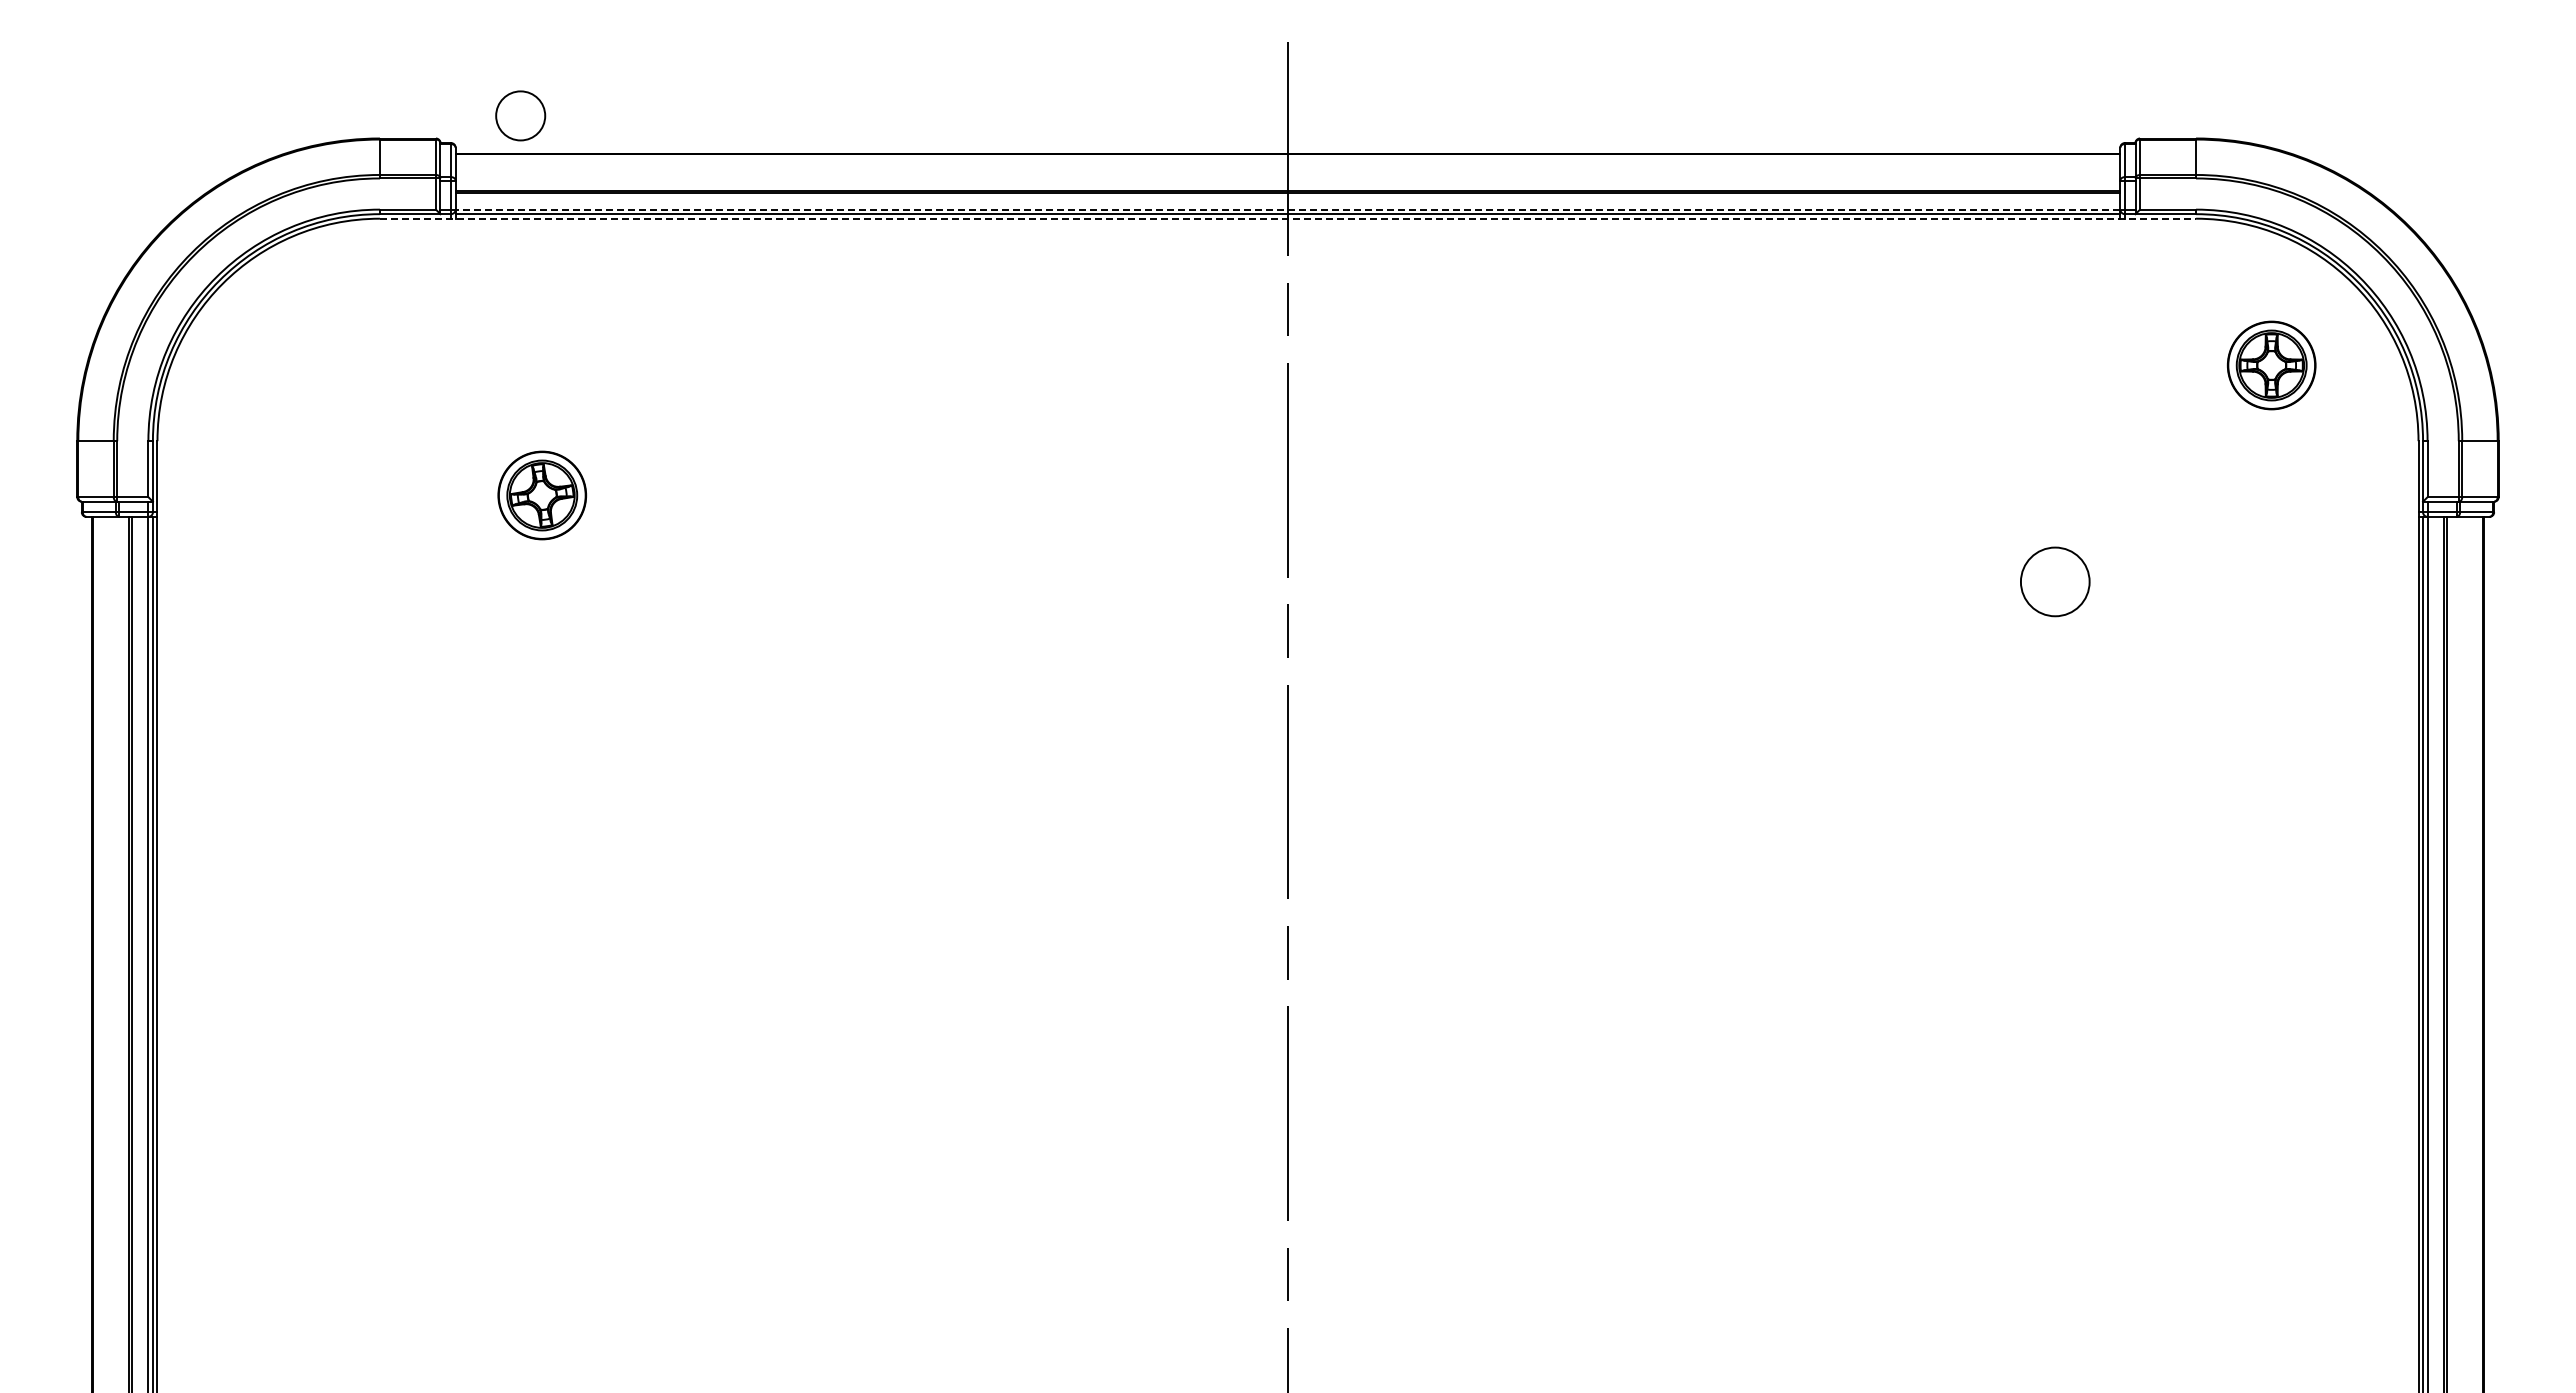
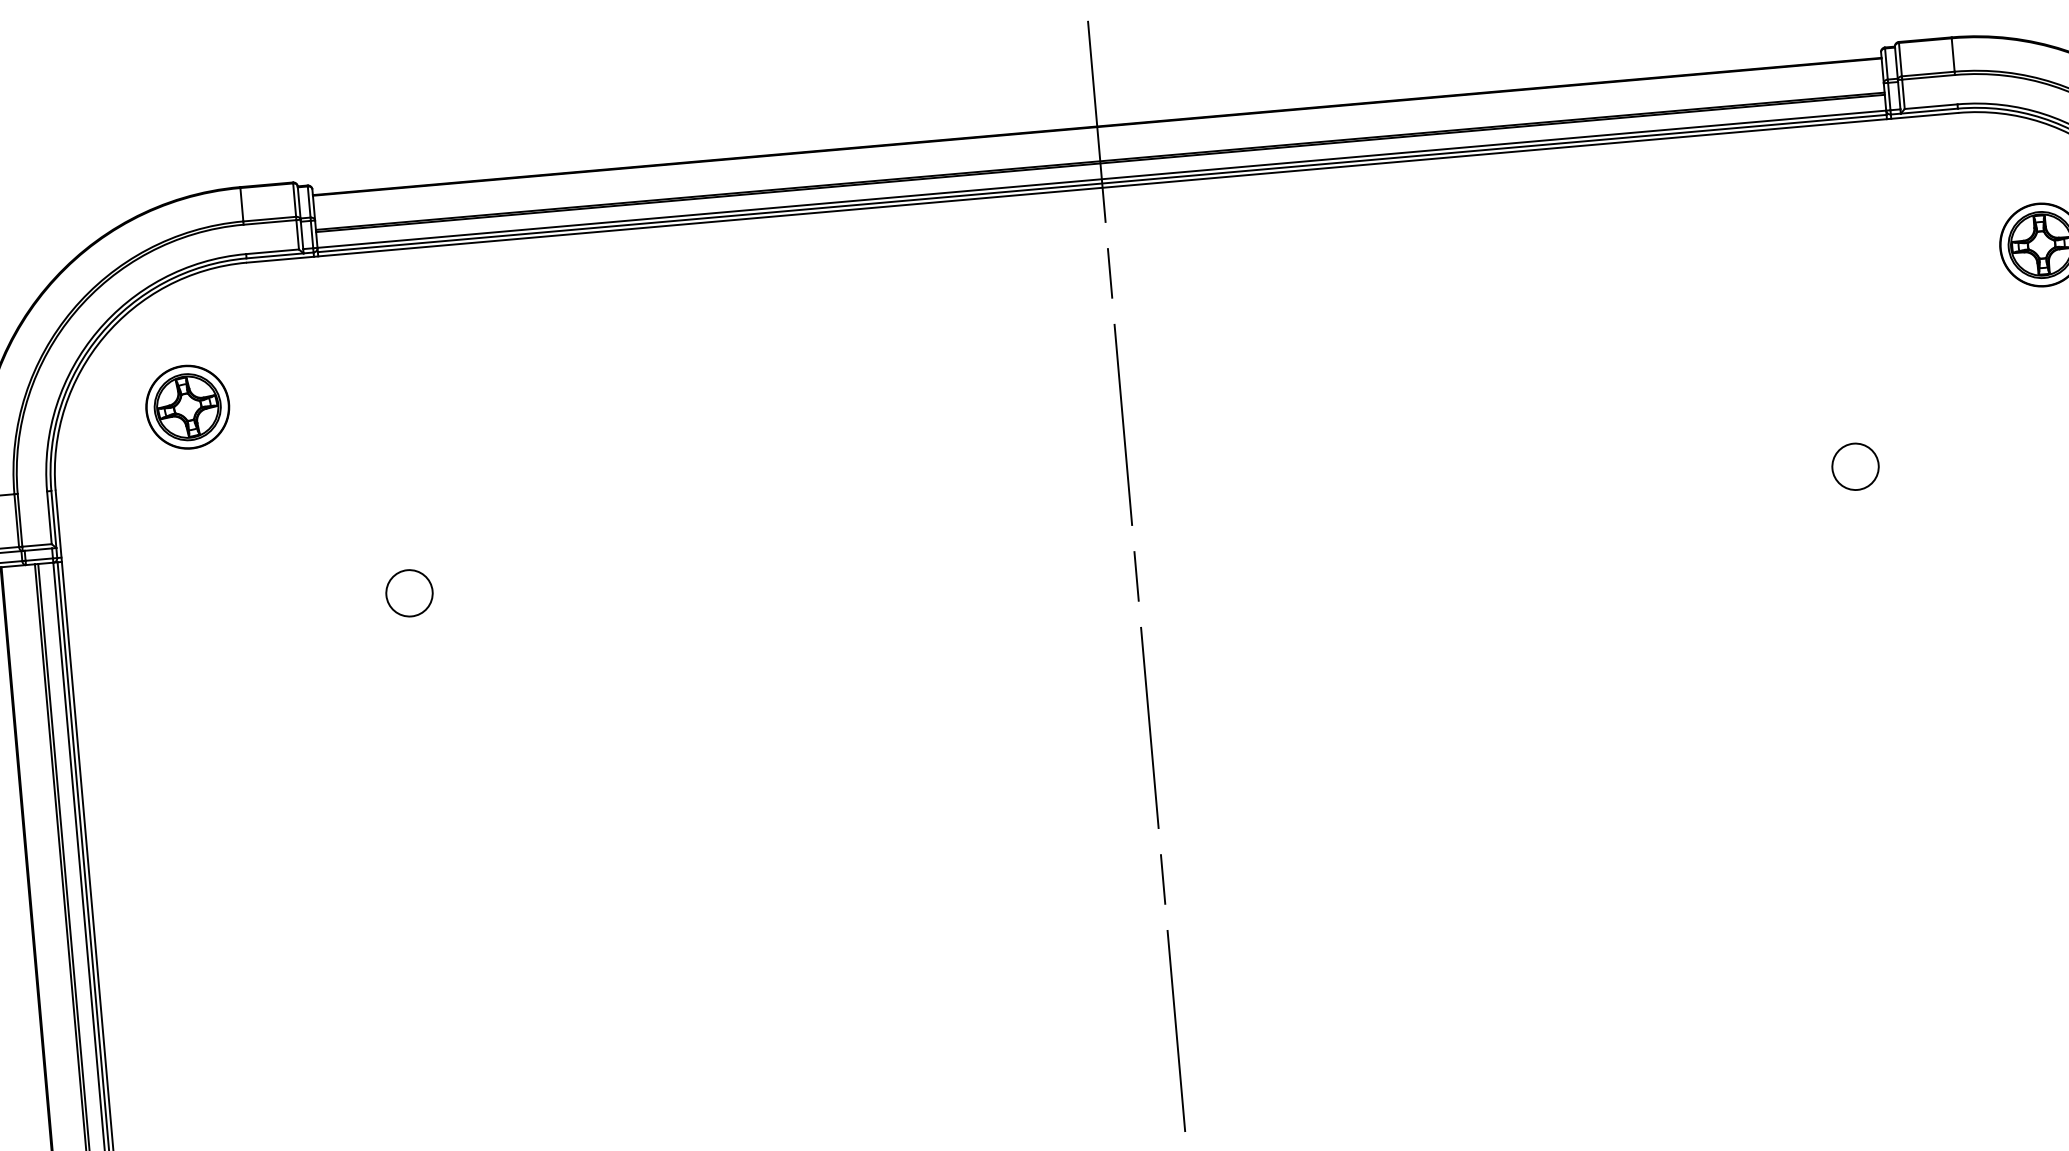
circle: (520, 115) -> (409, 592), moved
line: (1287, 209) -> (1101, 179), dashed -> solid
line: (1288, 218) -> (1103, 187), dashed -> solid
part: (542, 495) -> (187, 407), moved
circle: (2054, 581) -> (1854, 466), size x0.71

